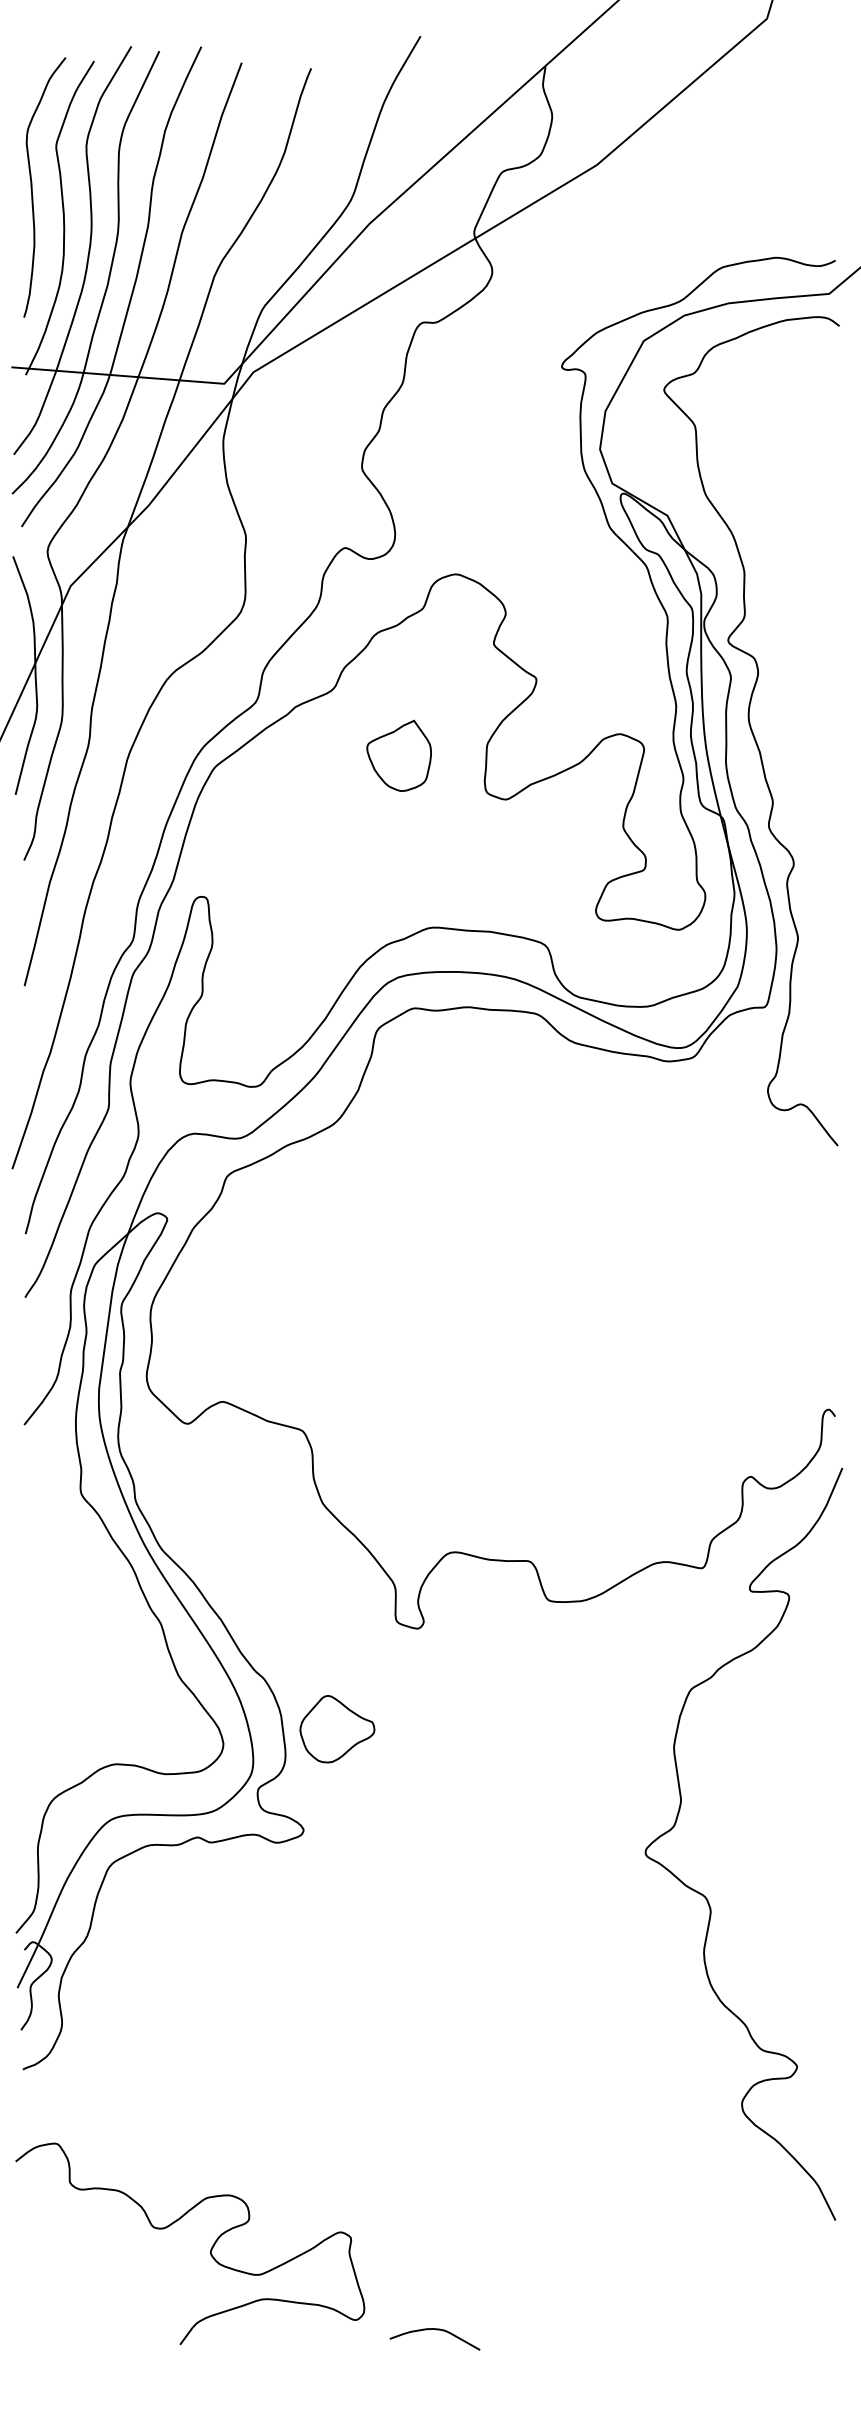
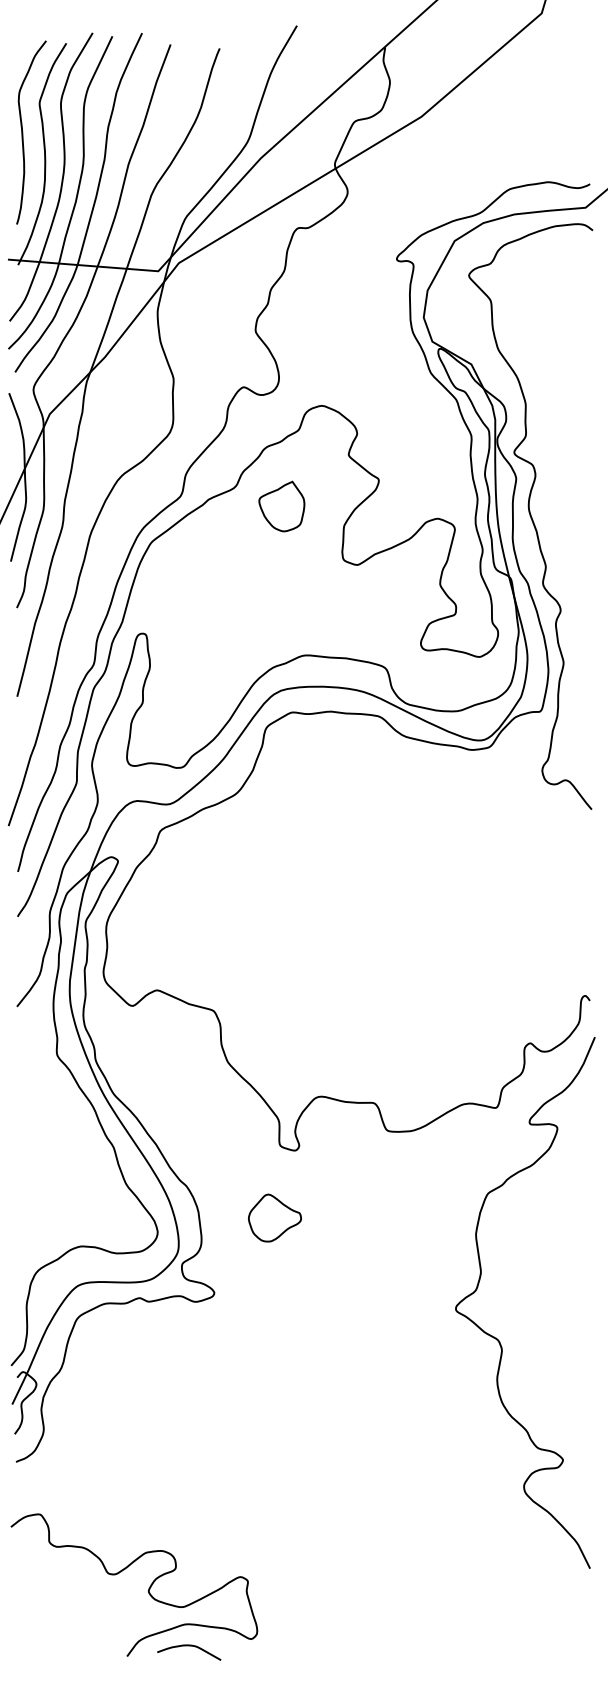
part: (398, 755) -> (281, 506), moved
part: (337, 1729) -> (275, 1218), moved
curve: (435, 2330) -> (189, 1646), moved

